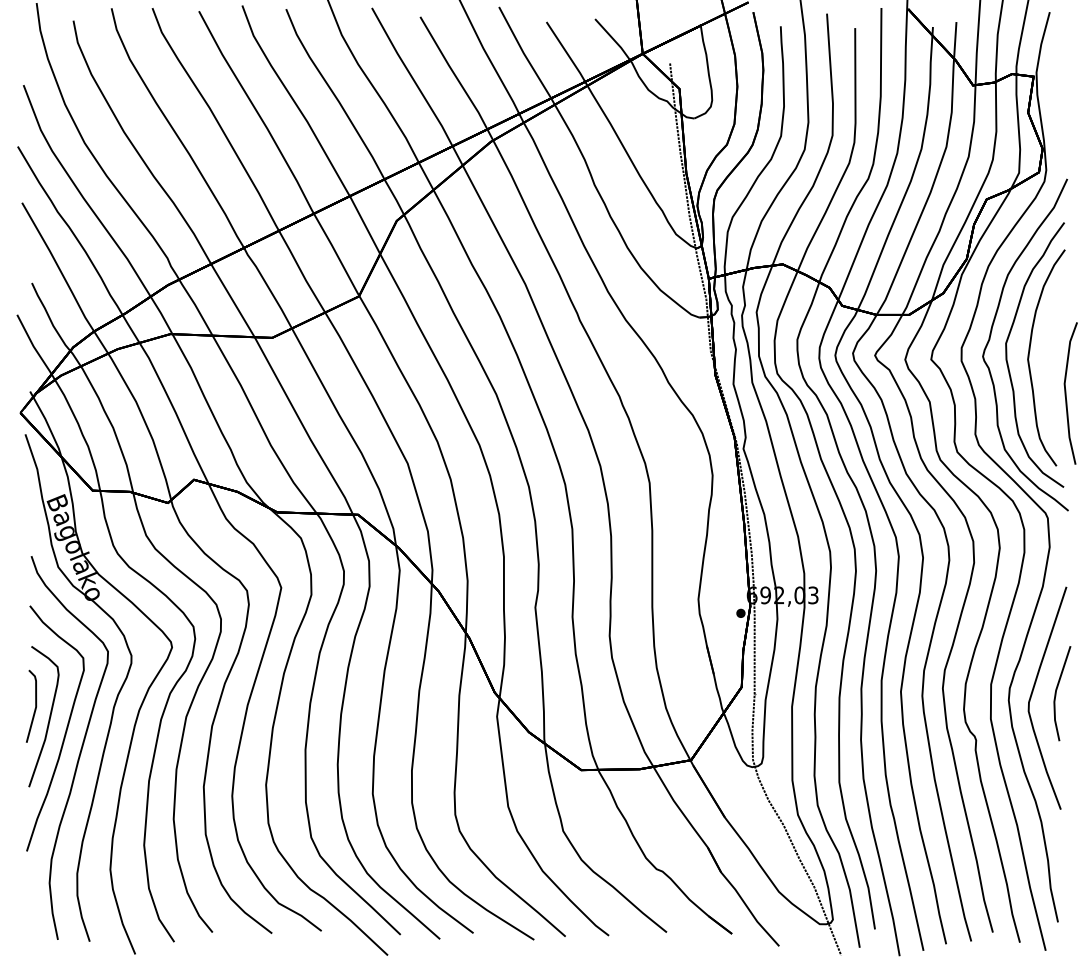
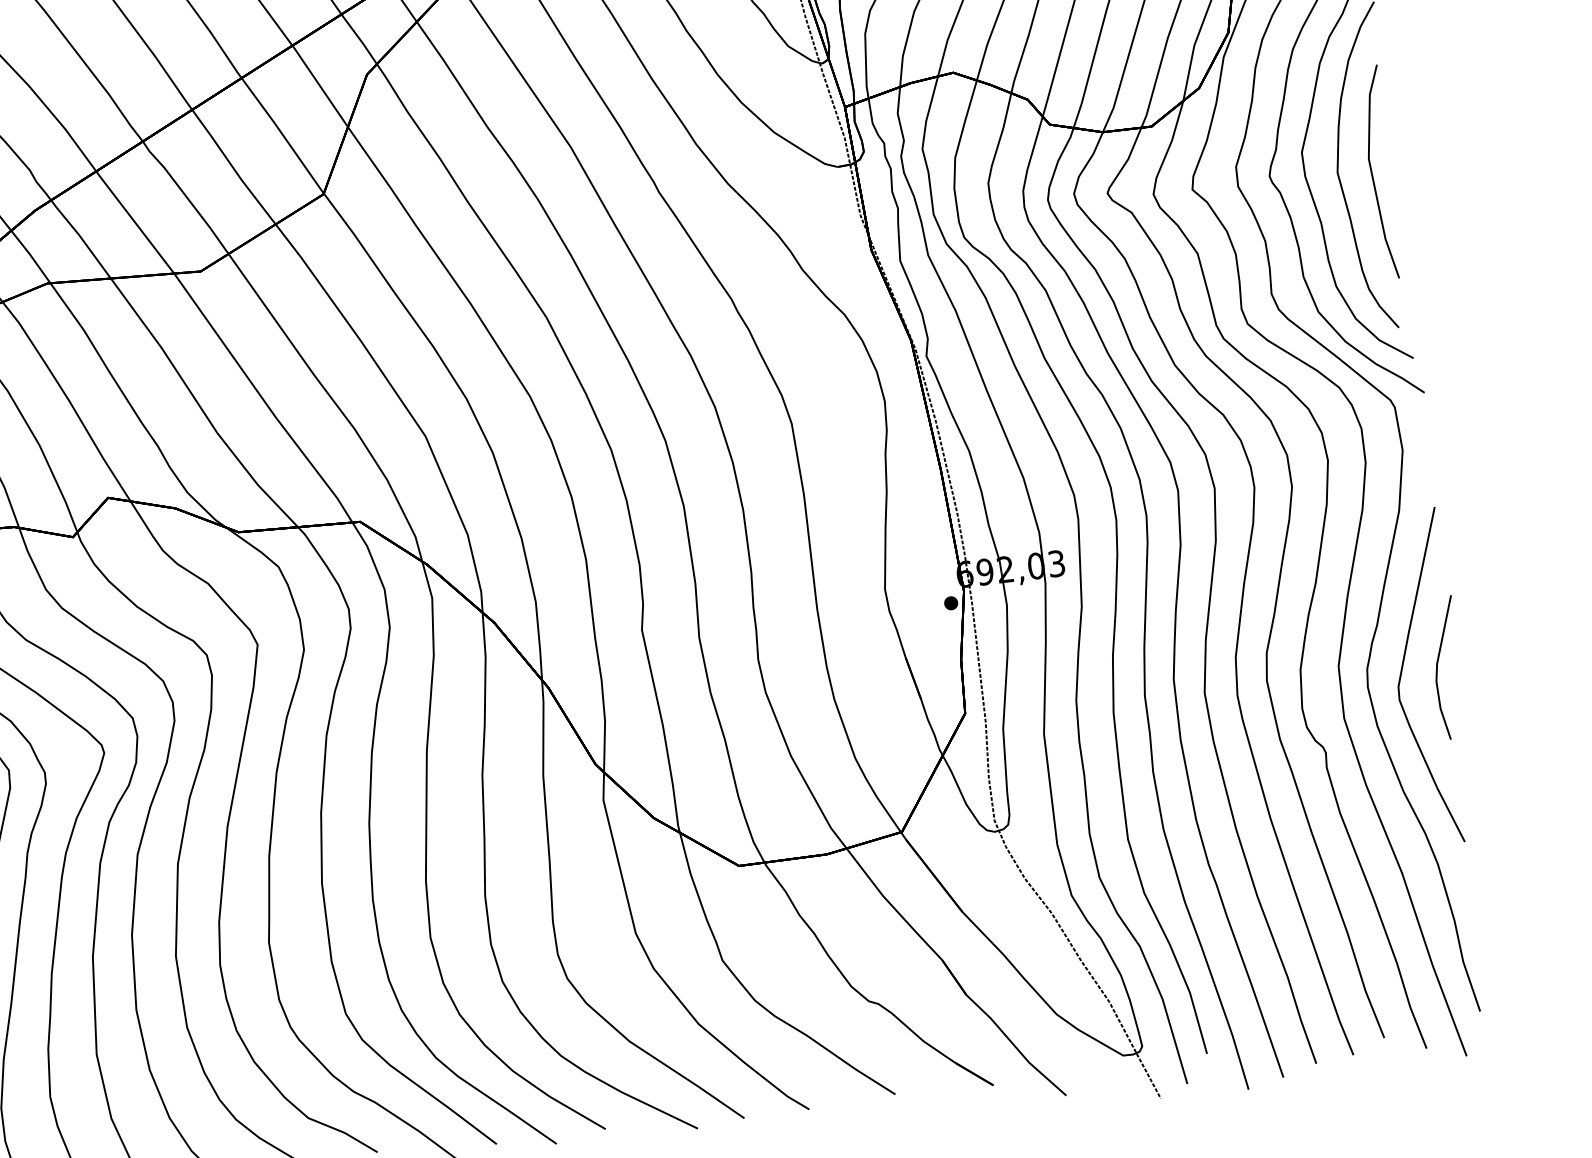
part: (1070, 393) -> (1379, 172), moved

